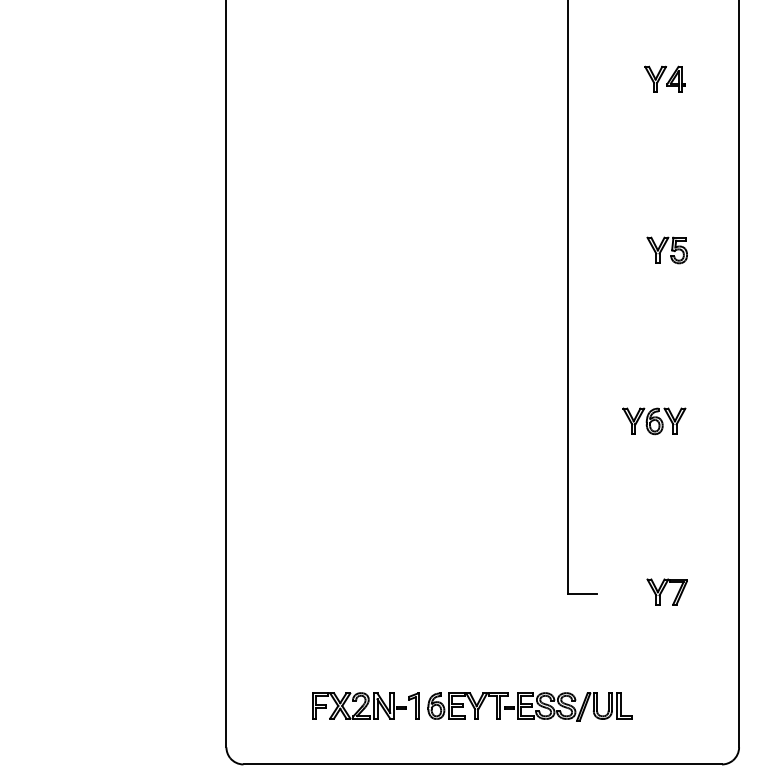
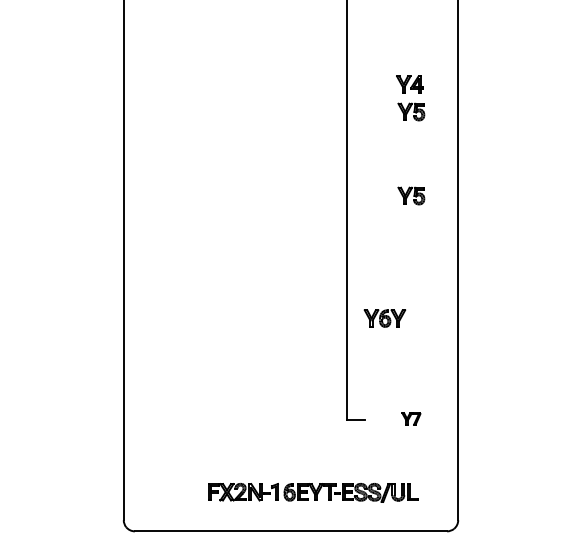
part: (667, 120) -> (411, 111), added
part: (653, 421) -> (384, 318), moved
part: (667, 591) -> (411, 418), size x0.7
part: (472, 706) -> (313, 492), moved

